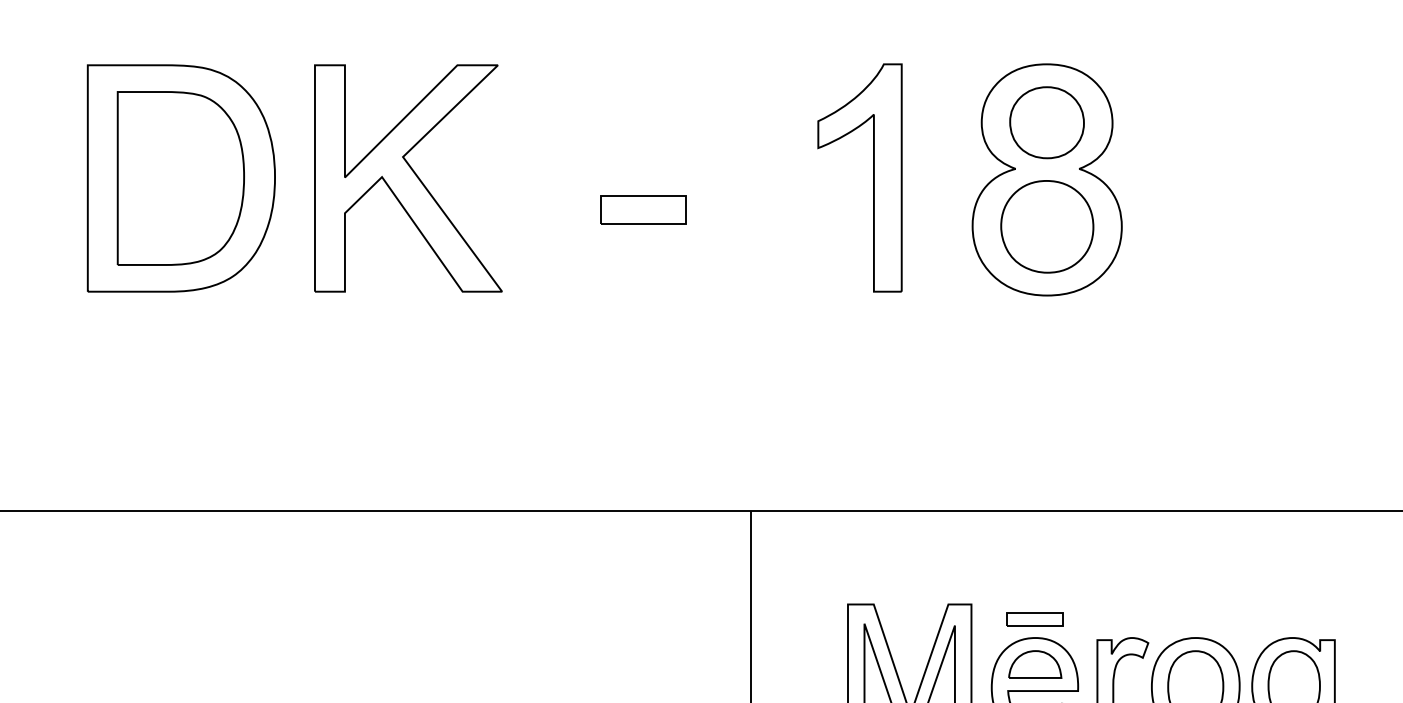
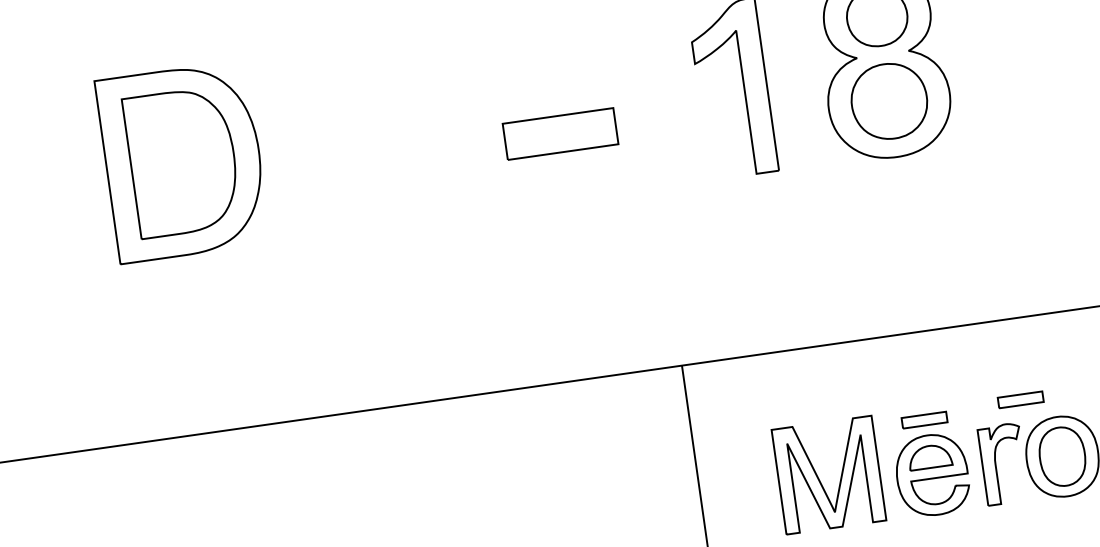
part: (408, 178) -> (366, 135), removed
part: (643, 209) -> (560, 133), size x1.6
part: (1154, 611) -> (1020, 400), added

